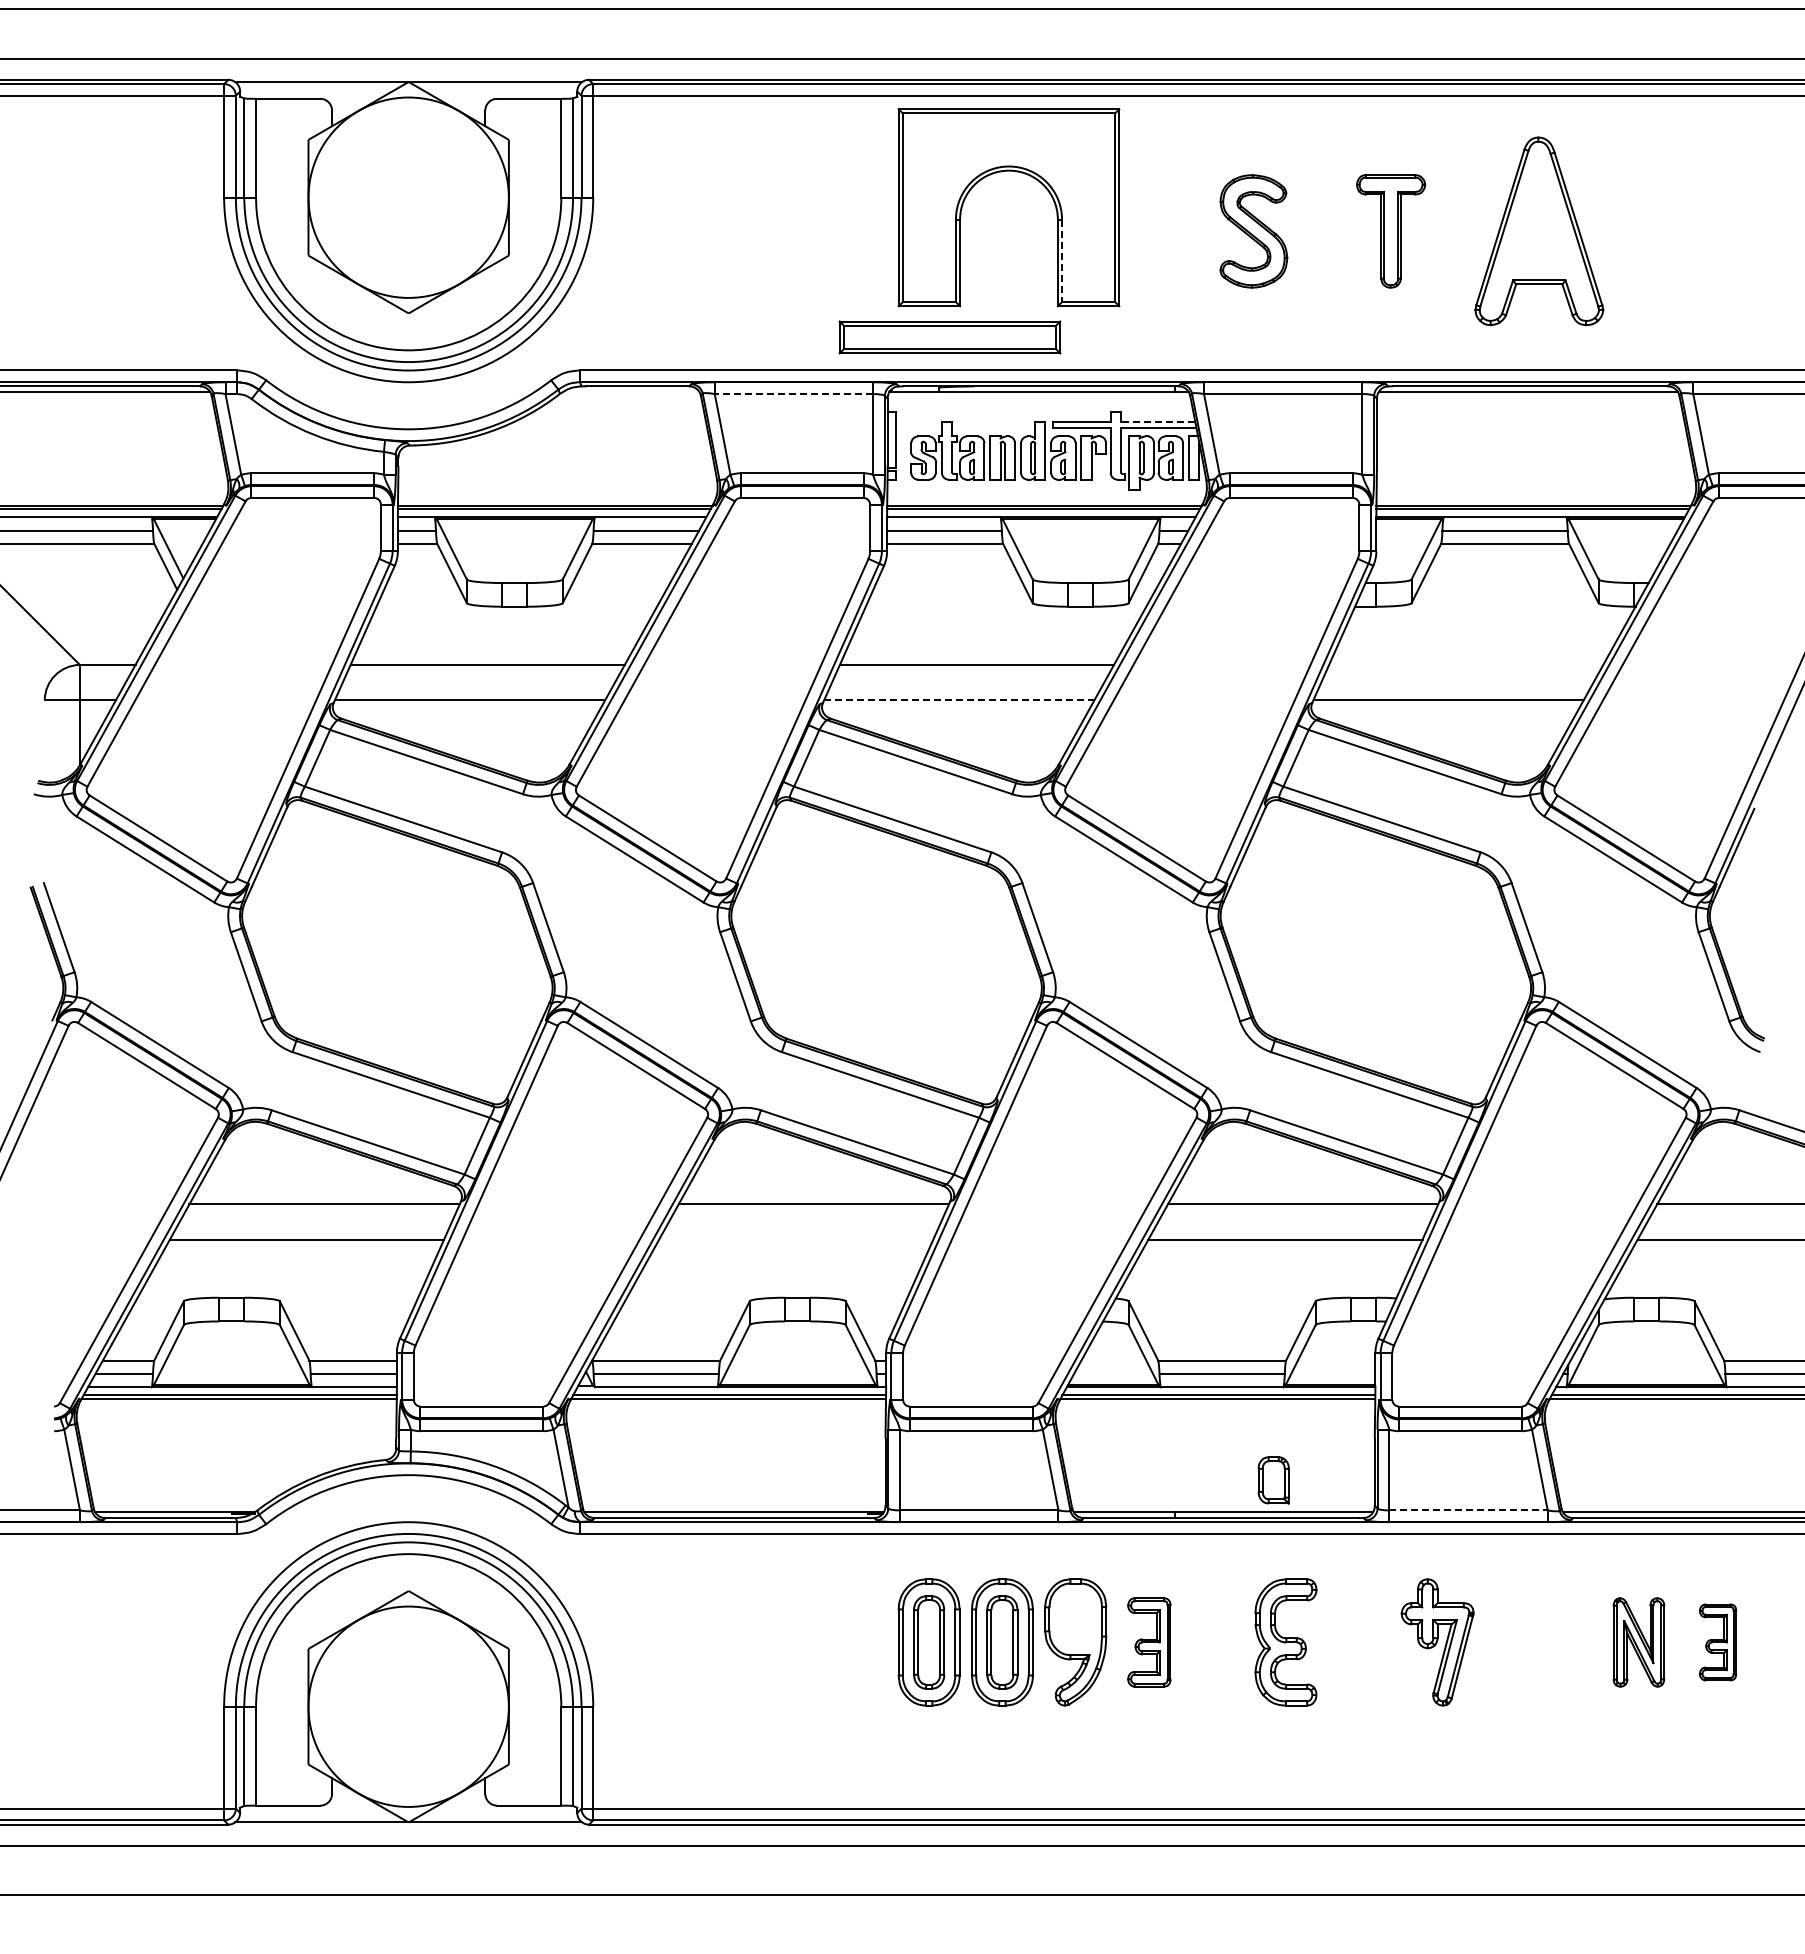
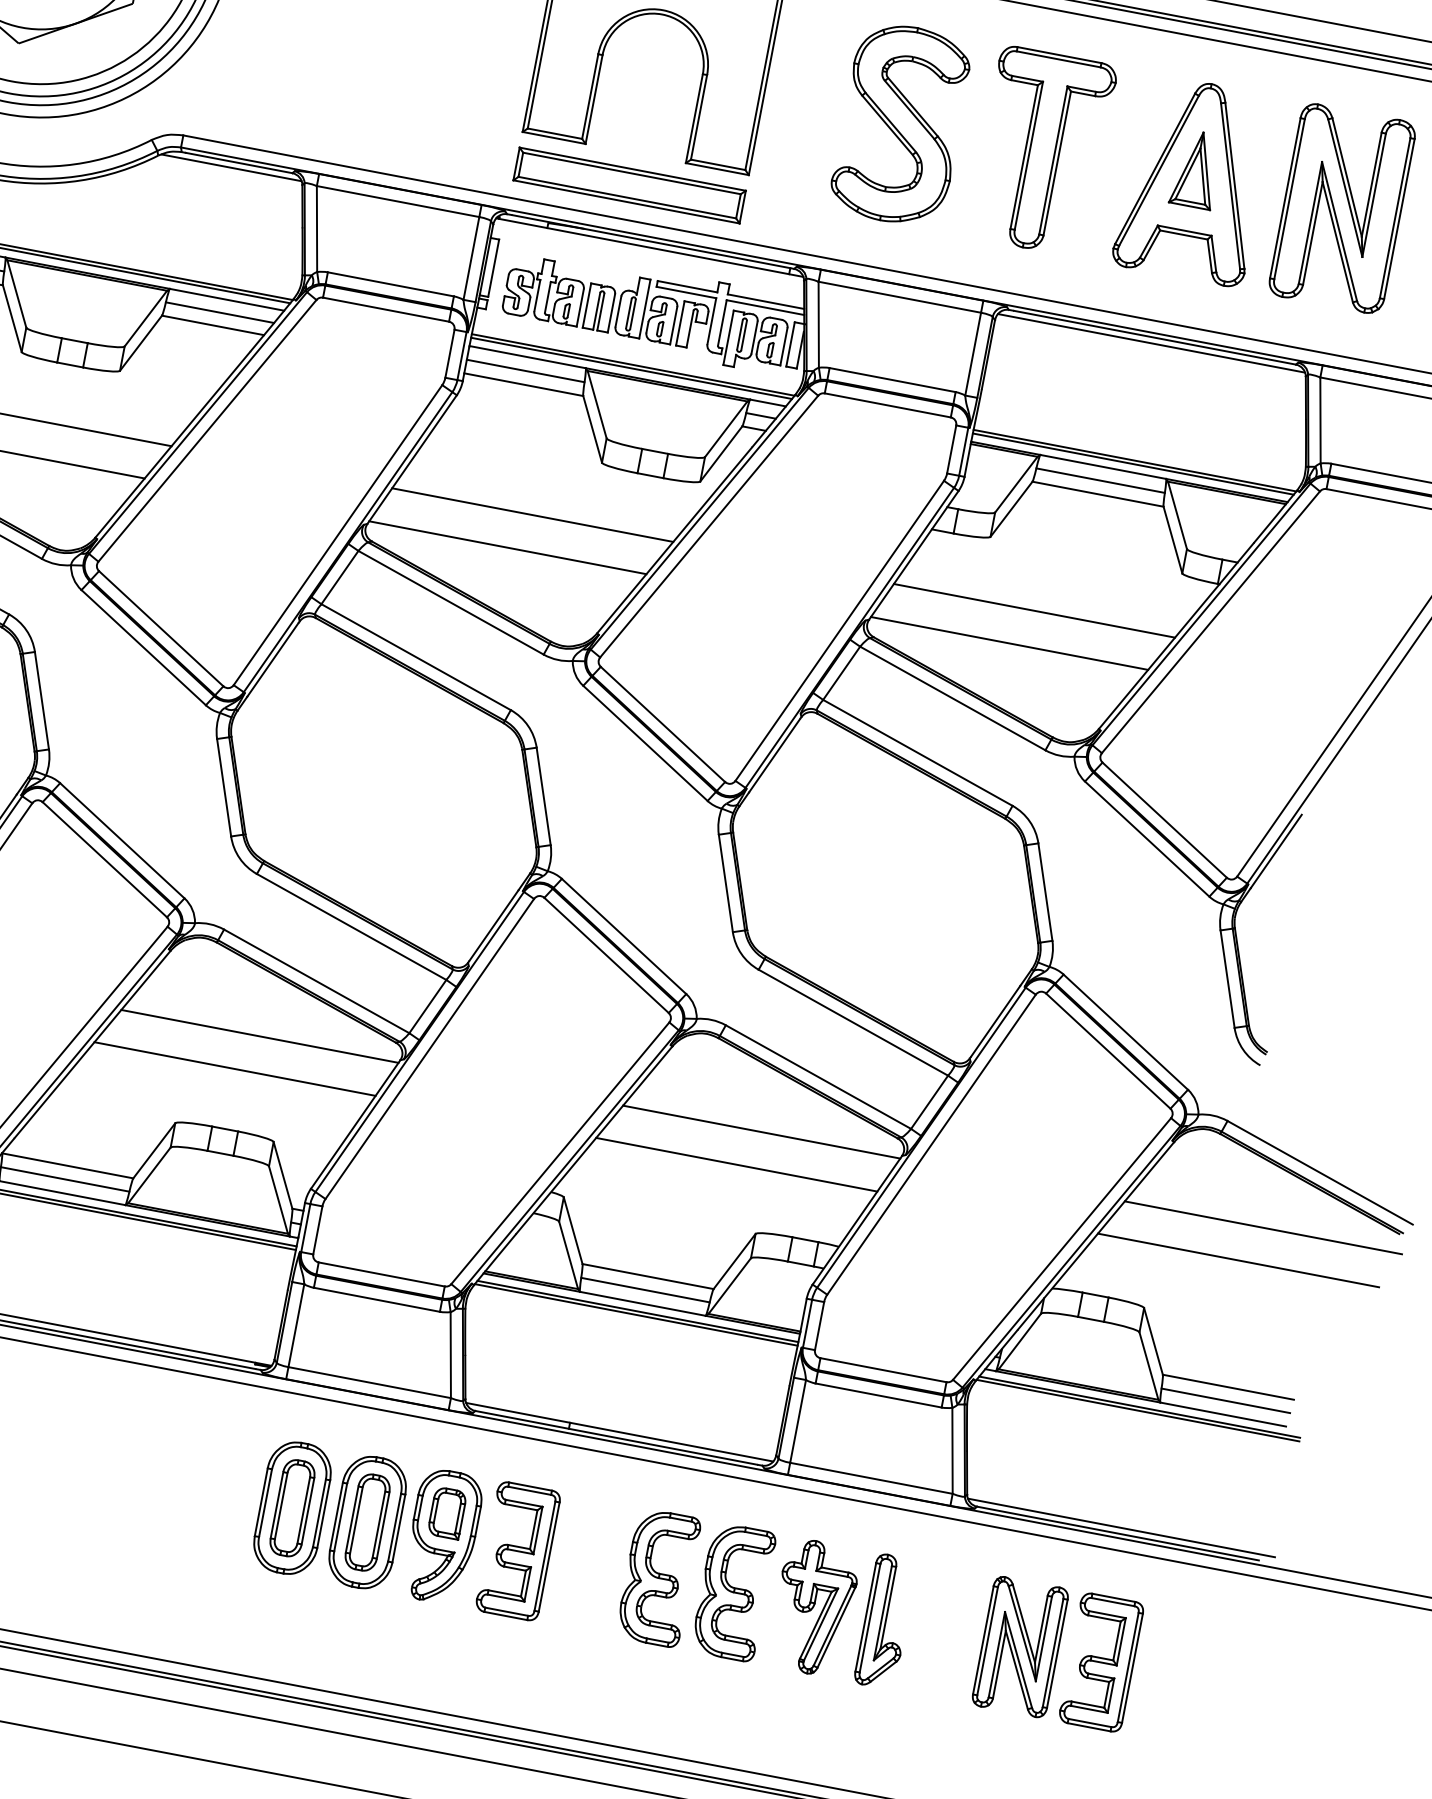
part: (1539, 220) -> (1196, 169), added
part: (1253, 231) -> (901, 124), size x1.67
part: (1390, 231) -> (1041, 151), size x1.67
part: (1683, 231) -> (1342, 208), added
line: (1062, 261) -> (699, 118), dashed -> solid
part: (949, 337) -> (629, 185), moved
line: (631, 392) -> (231, 168), added
line: (793, 394) -> (397, 201), dashed -> solid
line: (1157, 422) -> (765, 301), dashed -> solid
line: (1466, 664) -> (1034, 610), added
line: (958, 700) -> (506, 547), dashed -> solid
line: (796, 1239) -> (235, 1069), added
part: (1273, 1480) -> (447, 1513), moved
line: (1469, 1510) -> (872, 1478), dashed -> solid
part: (1149, 1642) -> (518, 1551), size x1.43
part: (1358, 1642) -> (732, 1592), added
part: (1507, 1642) -> (885, 1621), added
part: (1638, 1642) -> (1019, 1647), size x1.43
part: (1717, 1642) -> (1100, 1662), size x1.67

